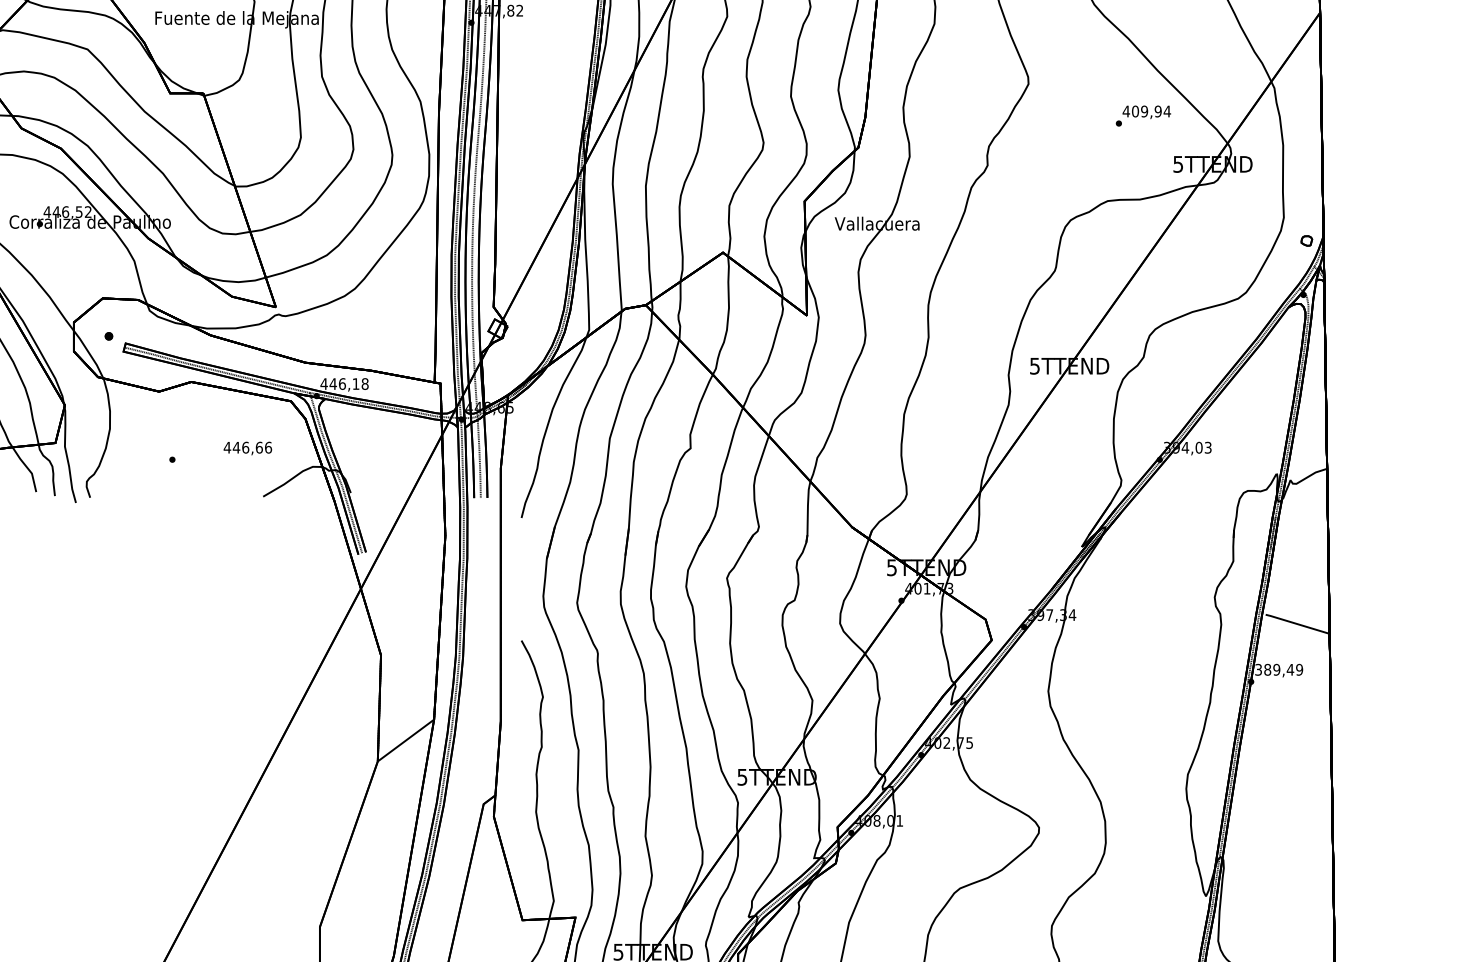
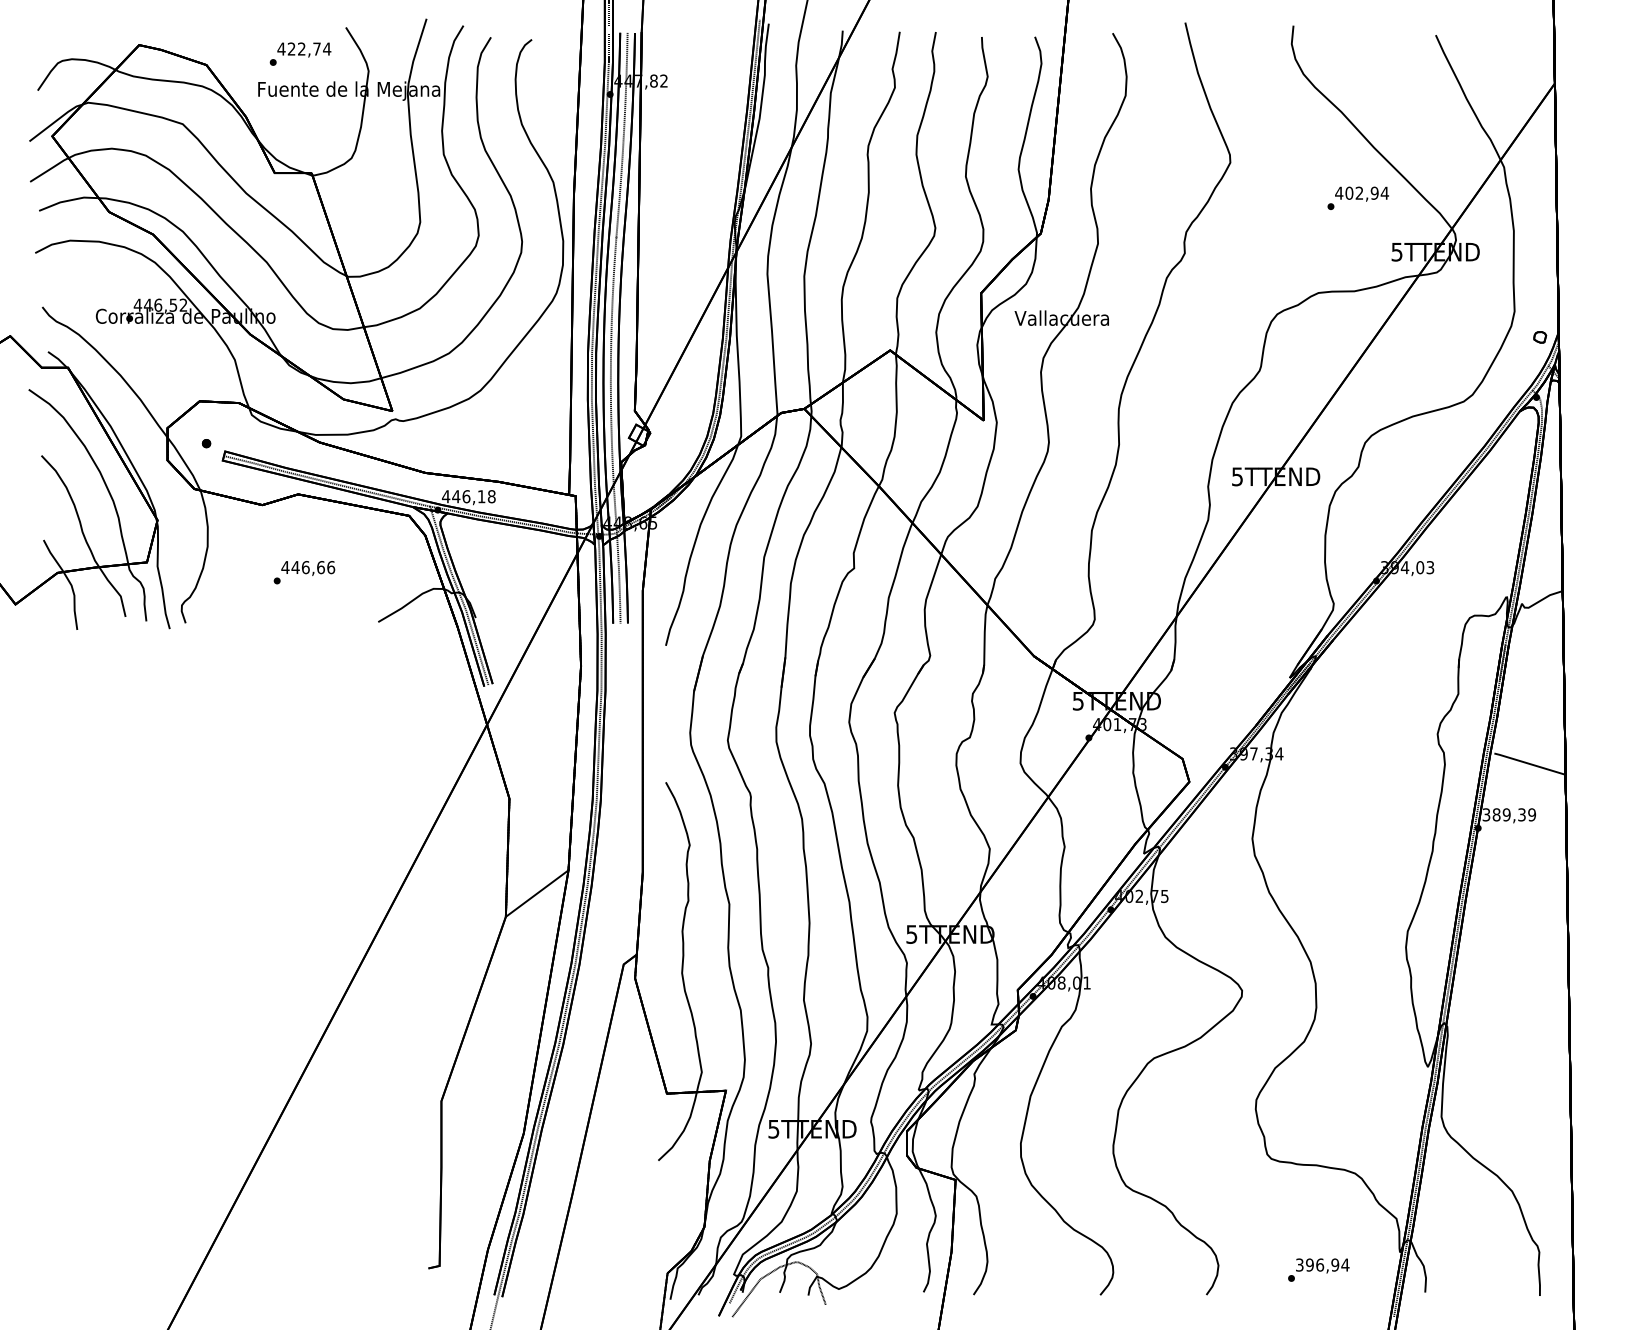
text: (1144, 110) -> (1359, 192), 409,94 -> 402,94
text: (248, 448) -> (308, 568), moved
text: (1290, 669) -> (1521, 814), 389,49 -> 389,39

